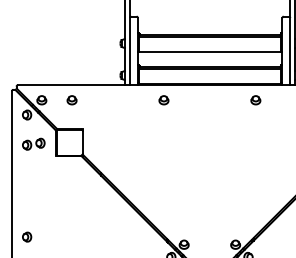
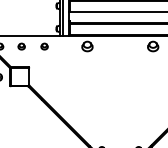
part: (103, 100) -> (44, 46), added
part: (163, 100) -> (87, 46), size x1.6
part: (255, 100) -> (152, 46), size x1.6

